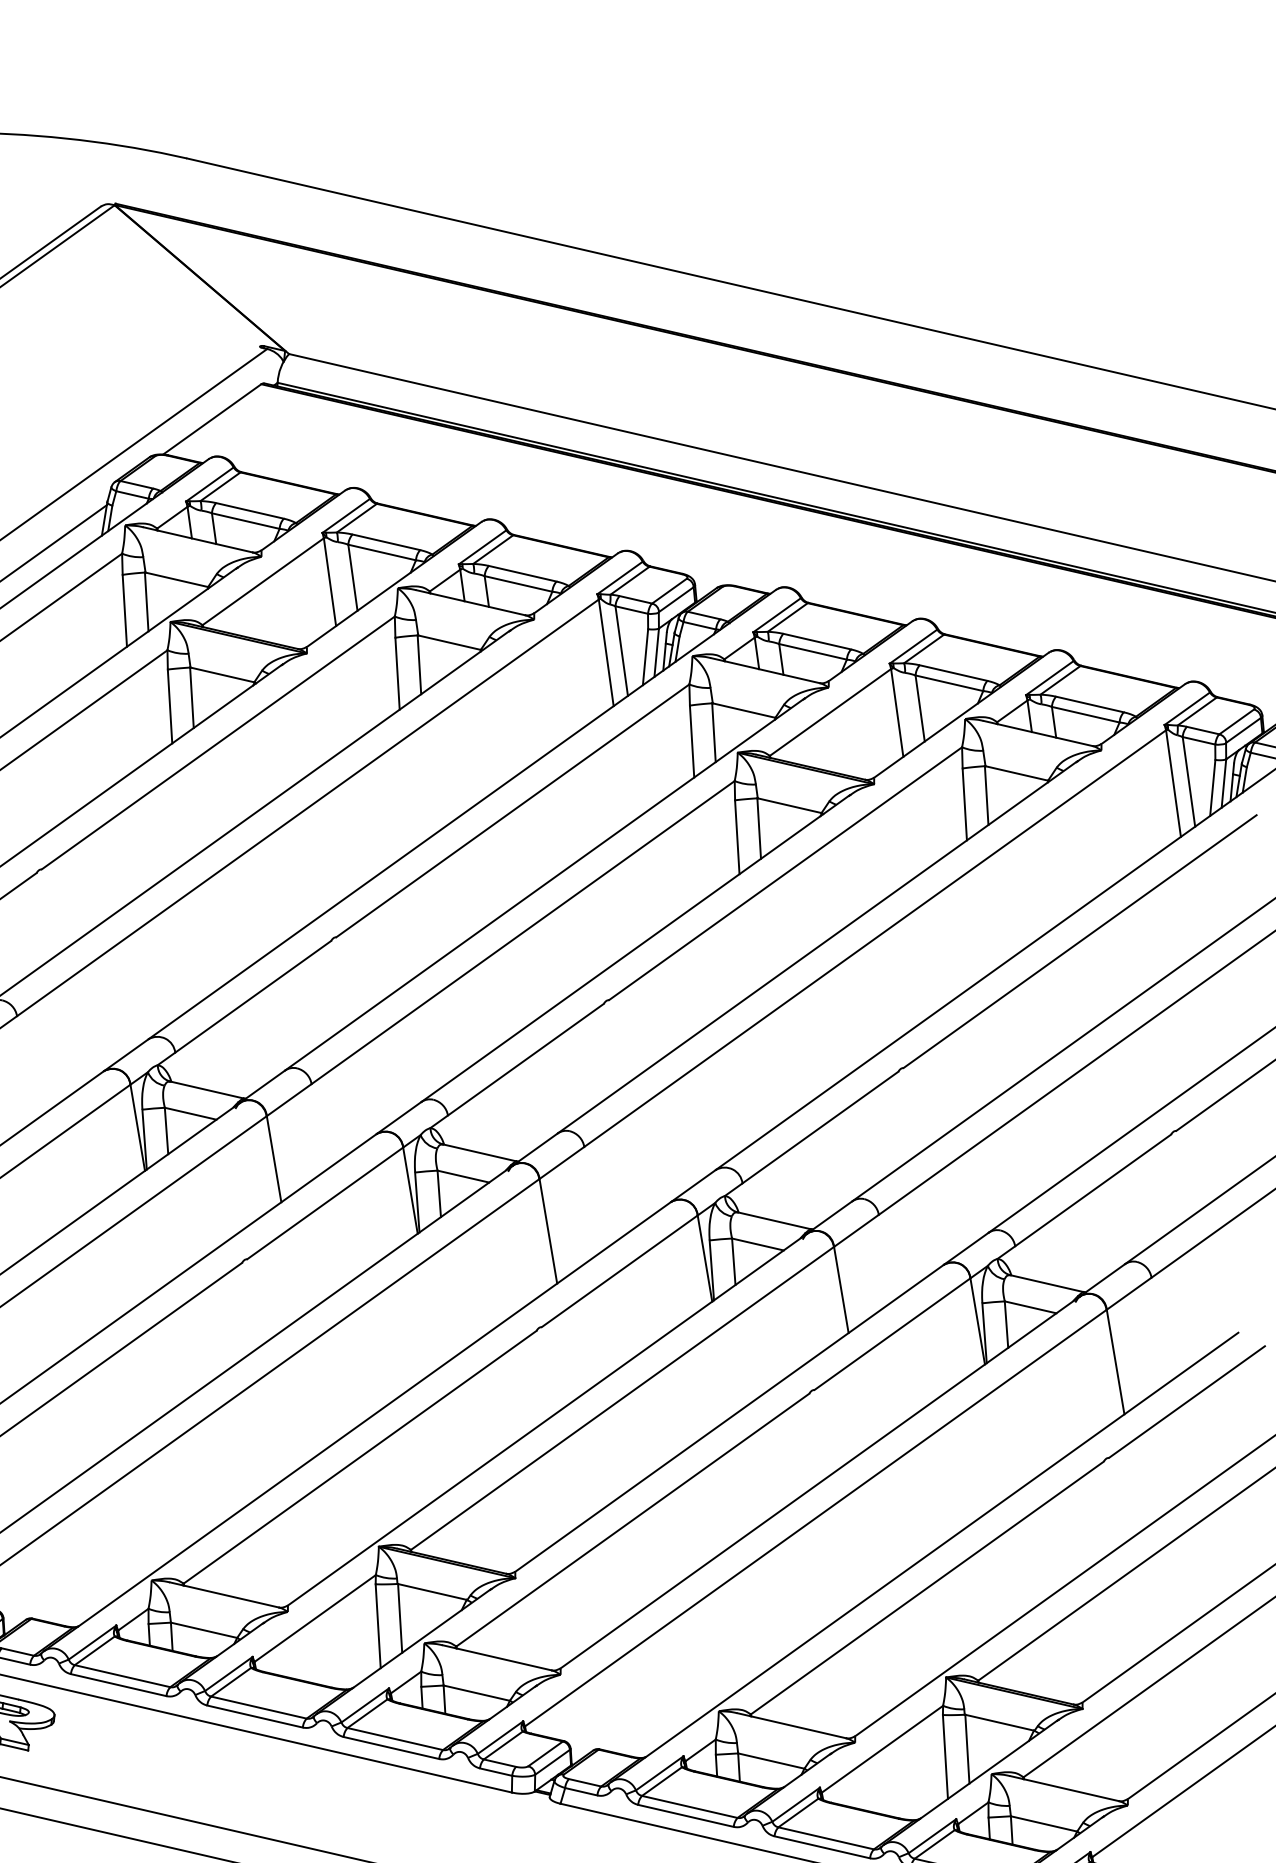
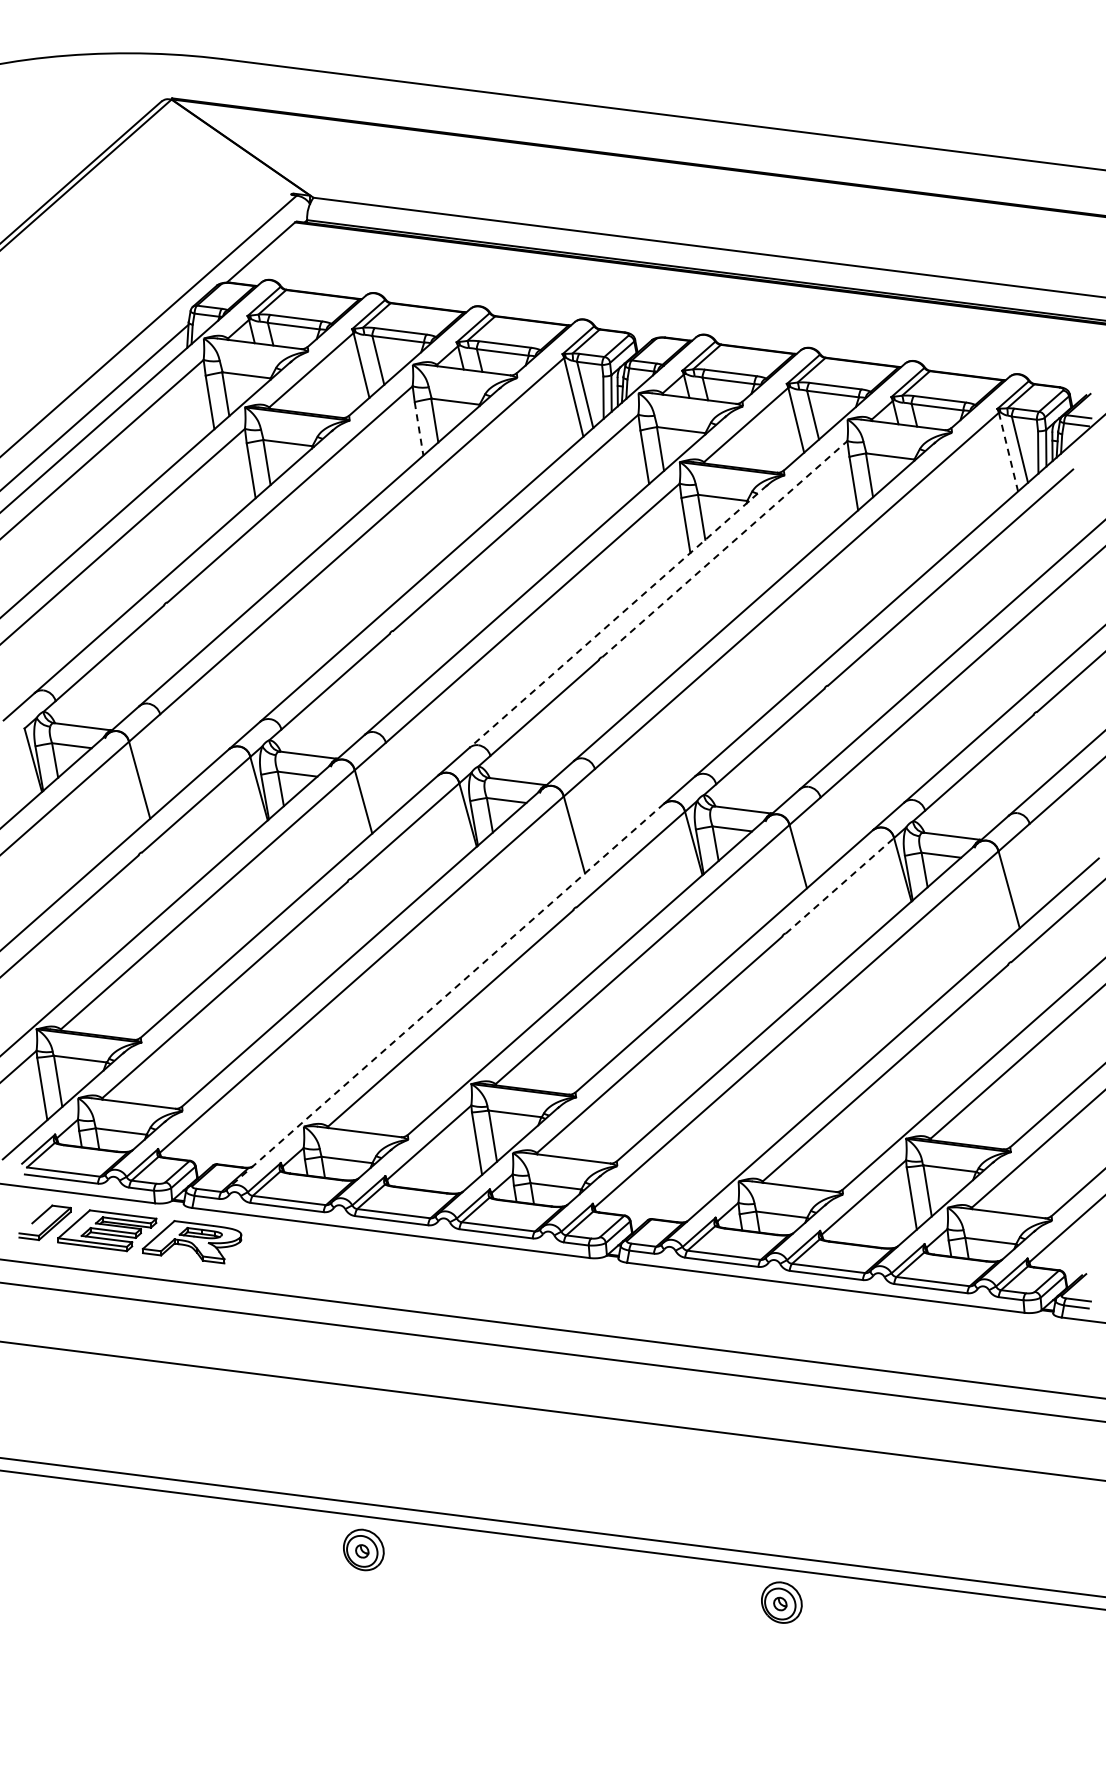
line: (398, 674) -> (419, 429), solid -> dashed
line: (1173, 784) -> (1008, 452), solid -> dashed
line: (786, 872) -> (725, 548), solid -> dashed
line: (634, 948) -> (617, 616), solid -> dashed
line: (893, 1333) -> (840, 885), solid -> dashed
line: (356, 1427) -> (445, 996), solid -> dashed

